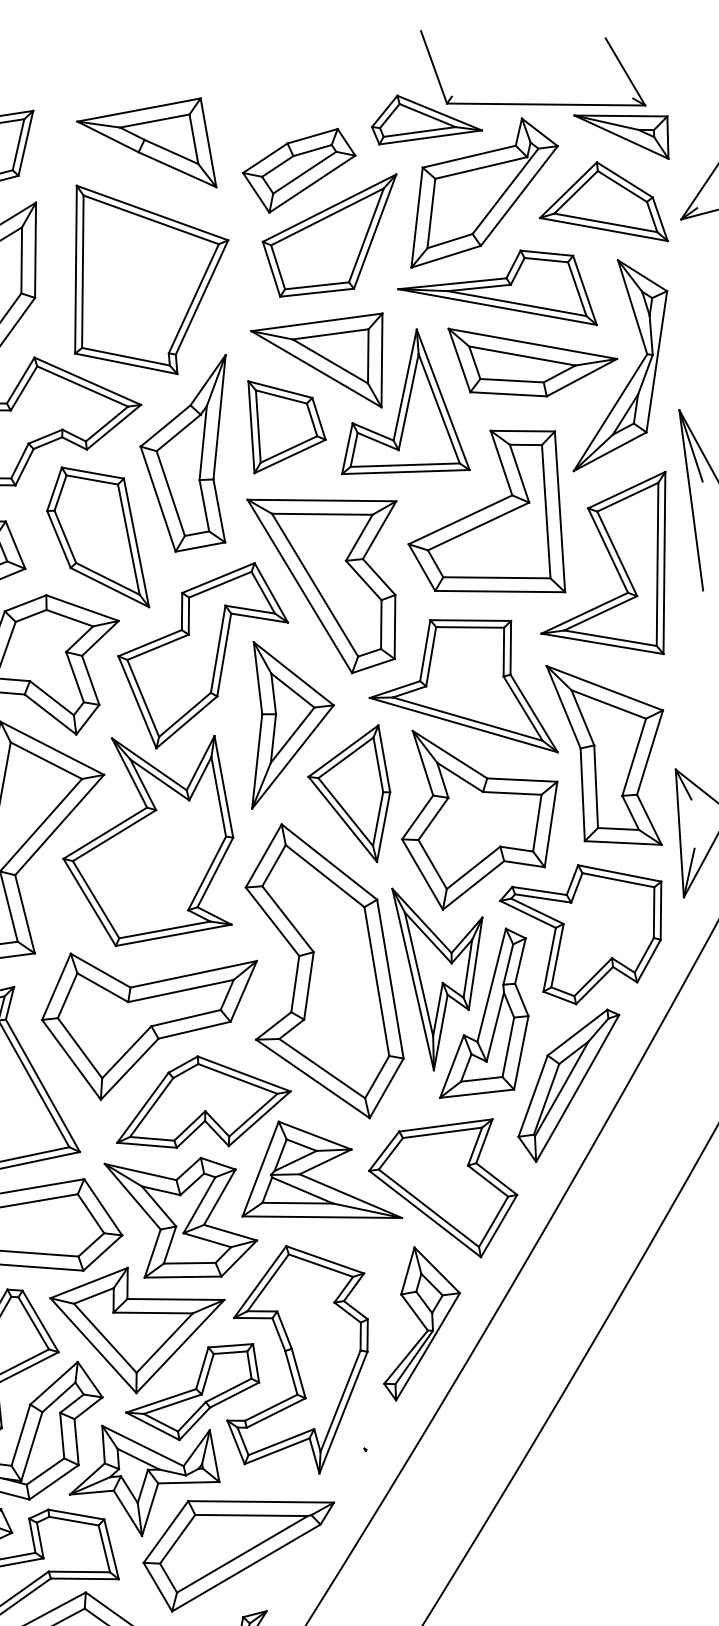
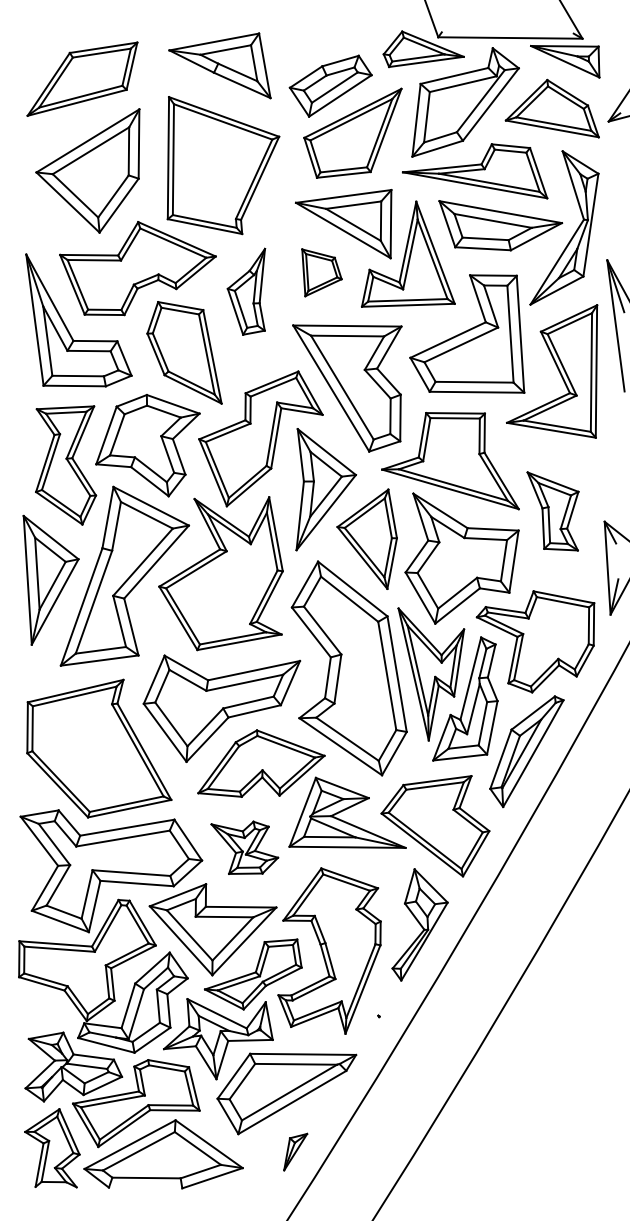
part: (286, 426) -> (321, 272), size x0.7
part: (183, 453) -> (246, 291), size x0.6
part: (604, 755) -> (552, 511), size x0.6
part: (180, 1217) -> (244, 847), size x0.6

